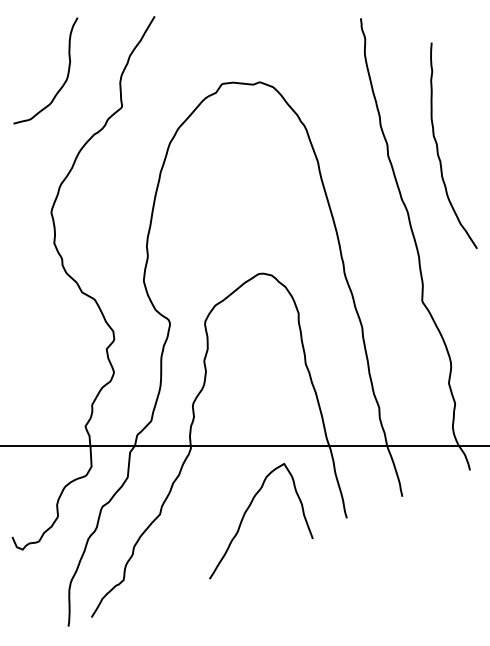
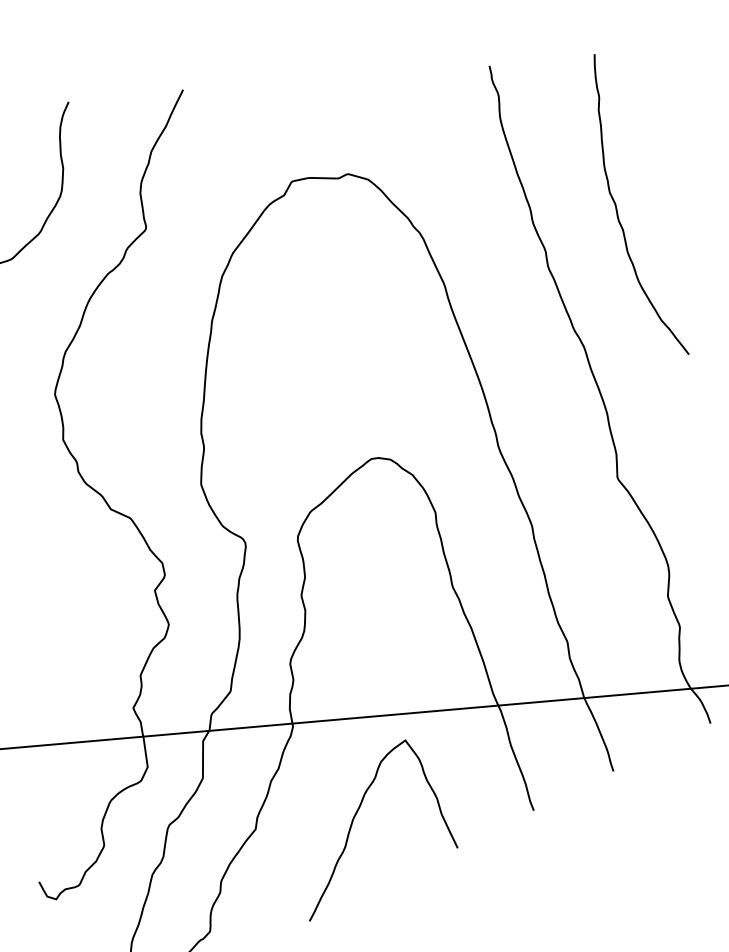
curve: (438, 147) -> (618, 209), moved
curve: (247, 511) -> (357, 815), moved

